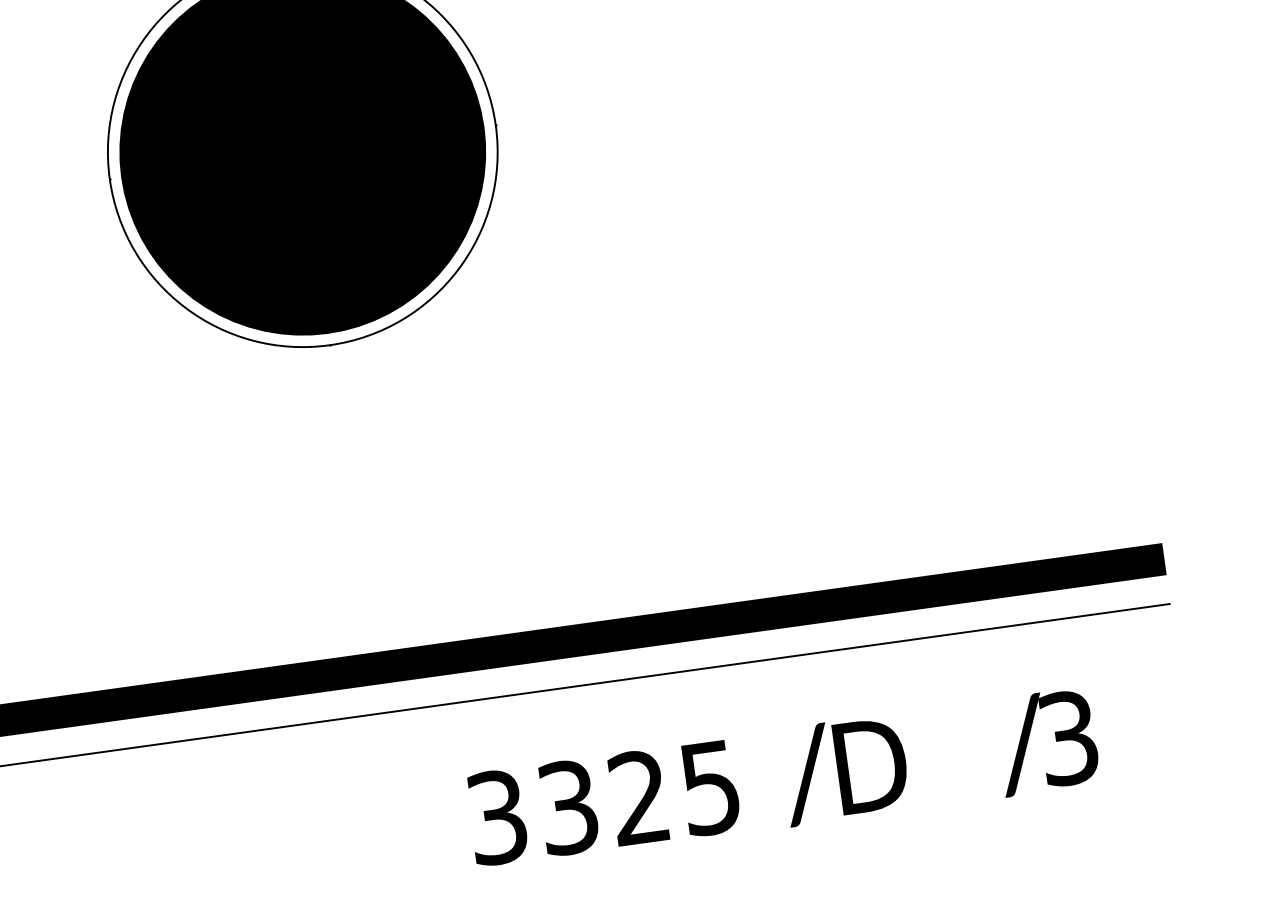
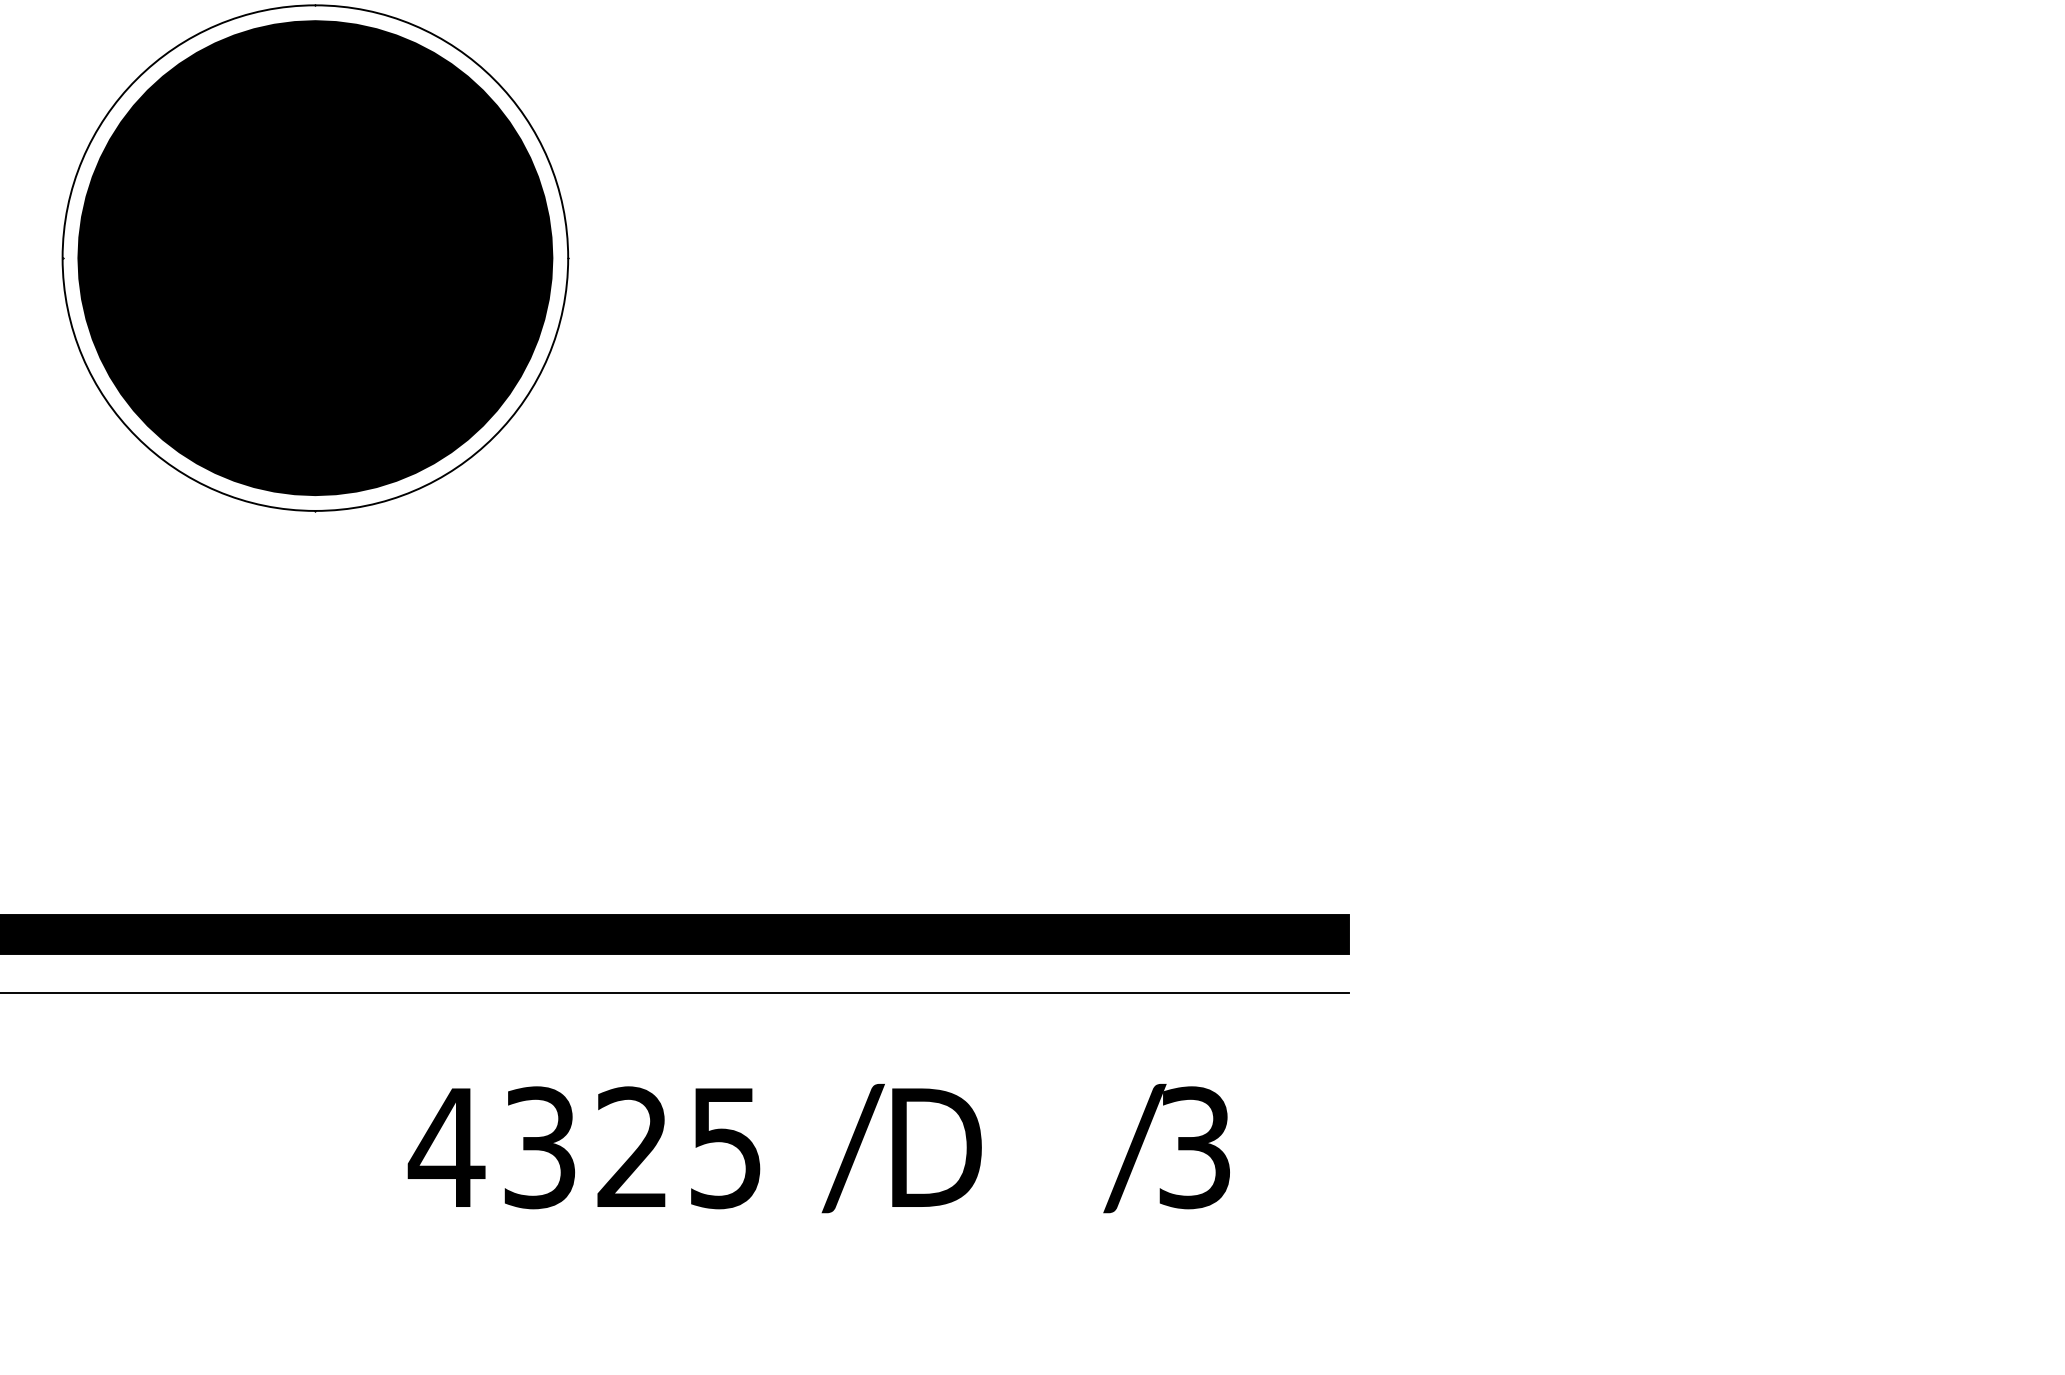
text: (497, 817) -> (446, 1147), 3325 -> 4325

